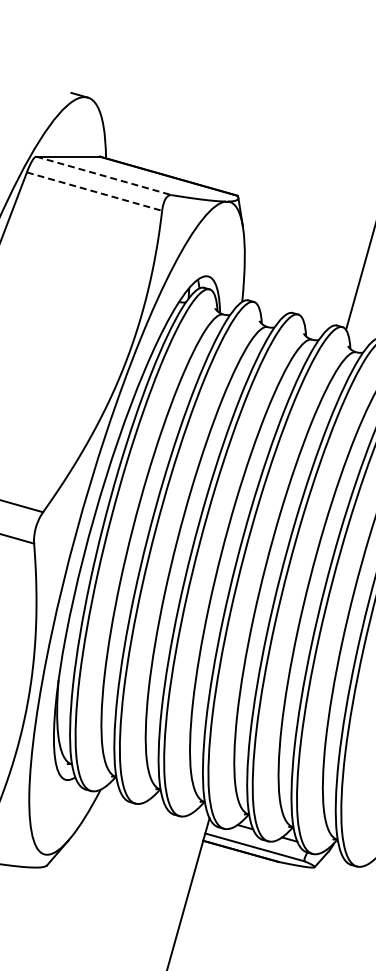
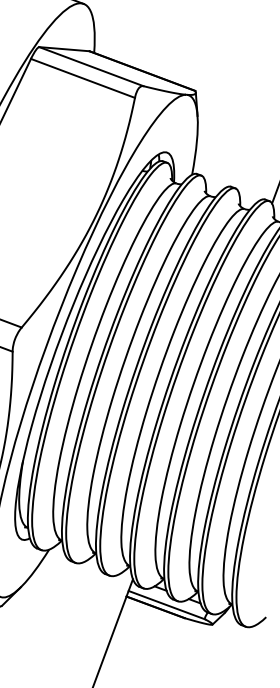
line: (104, 176) -> (91, 67), dashed -> solid
line: (95, 191) -> (83, 78), dashed -> solid

